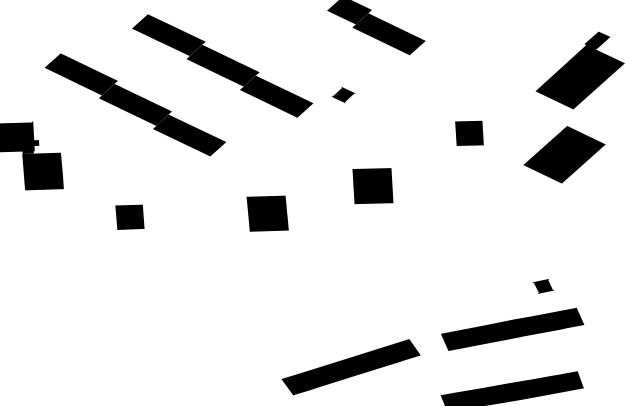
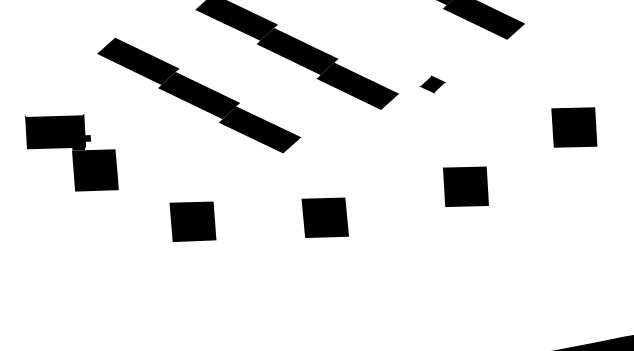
part: (469, 133) -> (574, 127), size x1.43
part: (267, 213) -> (325, 217), moved
part: (129, 217) -> (192, 222), size x1.43

